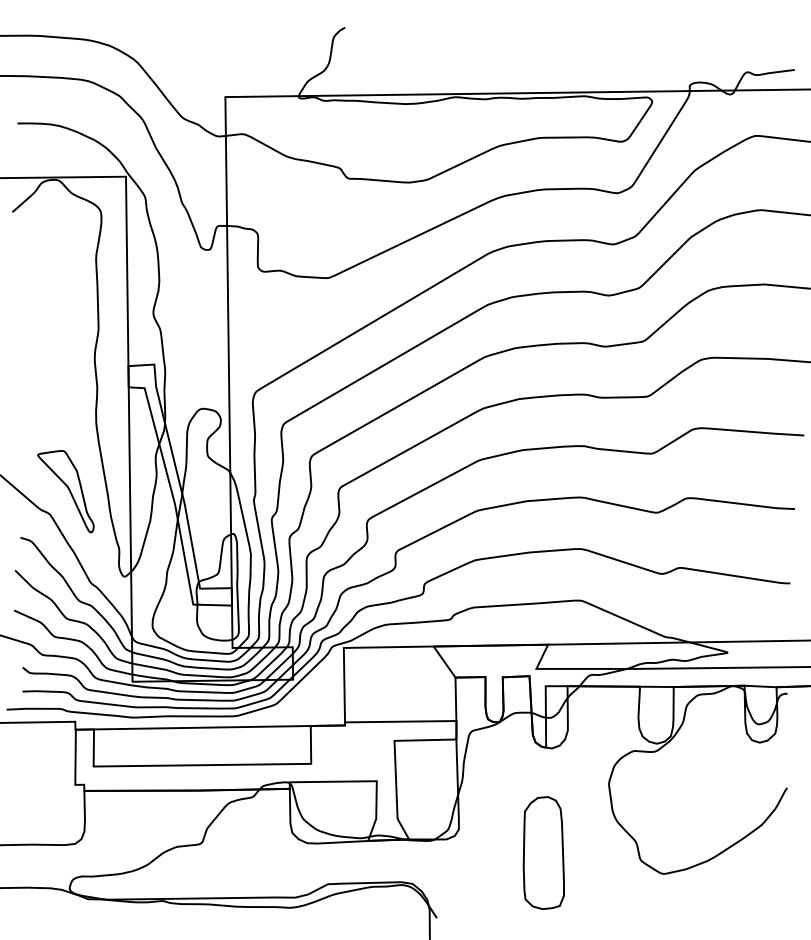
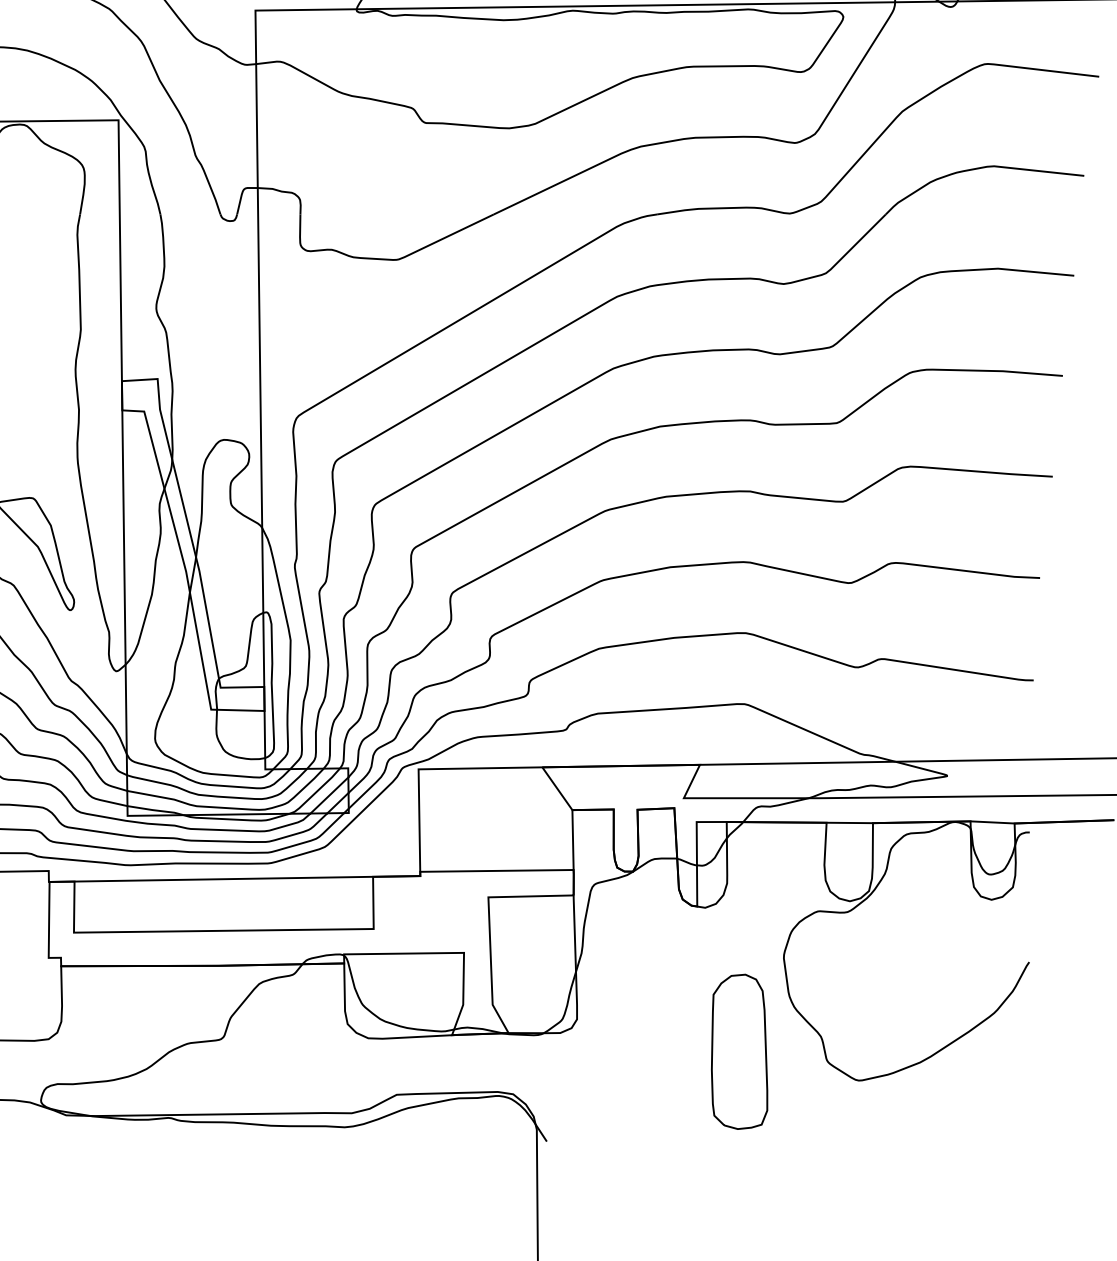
part: (543, 852) -> (739, 1051), moved

